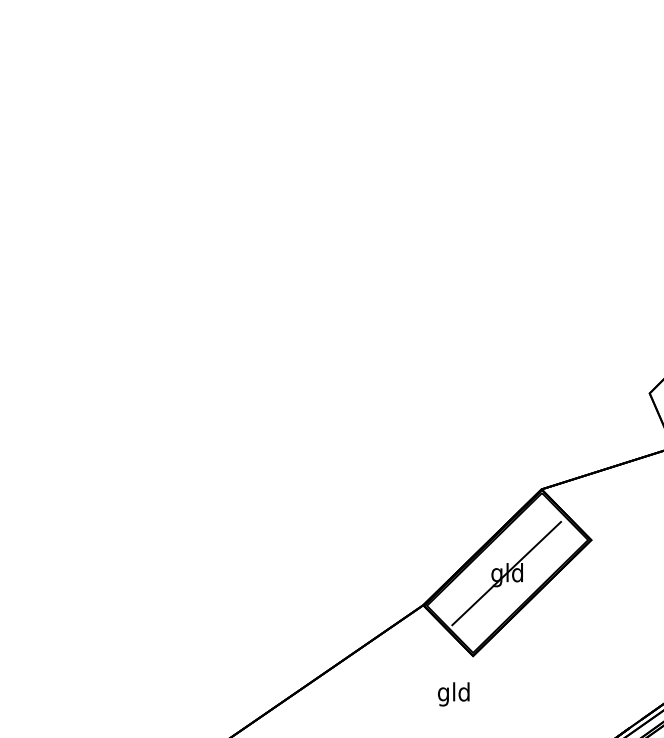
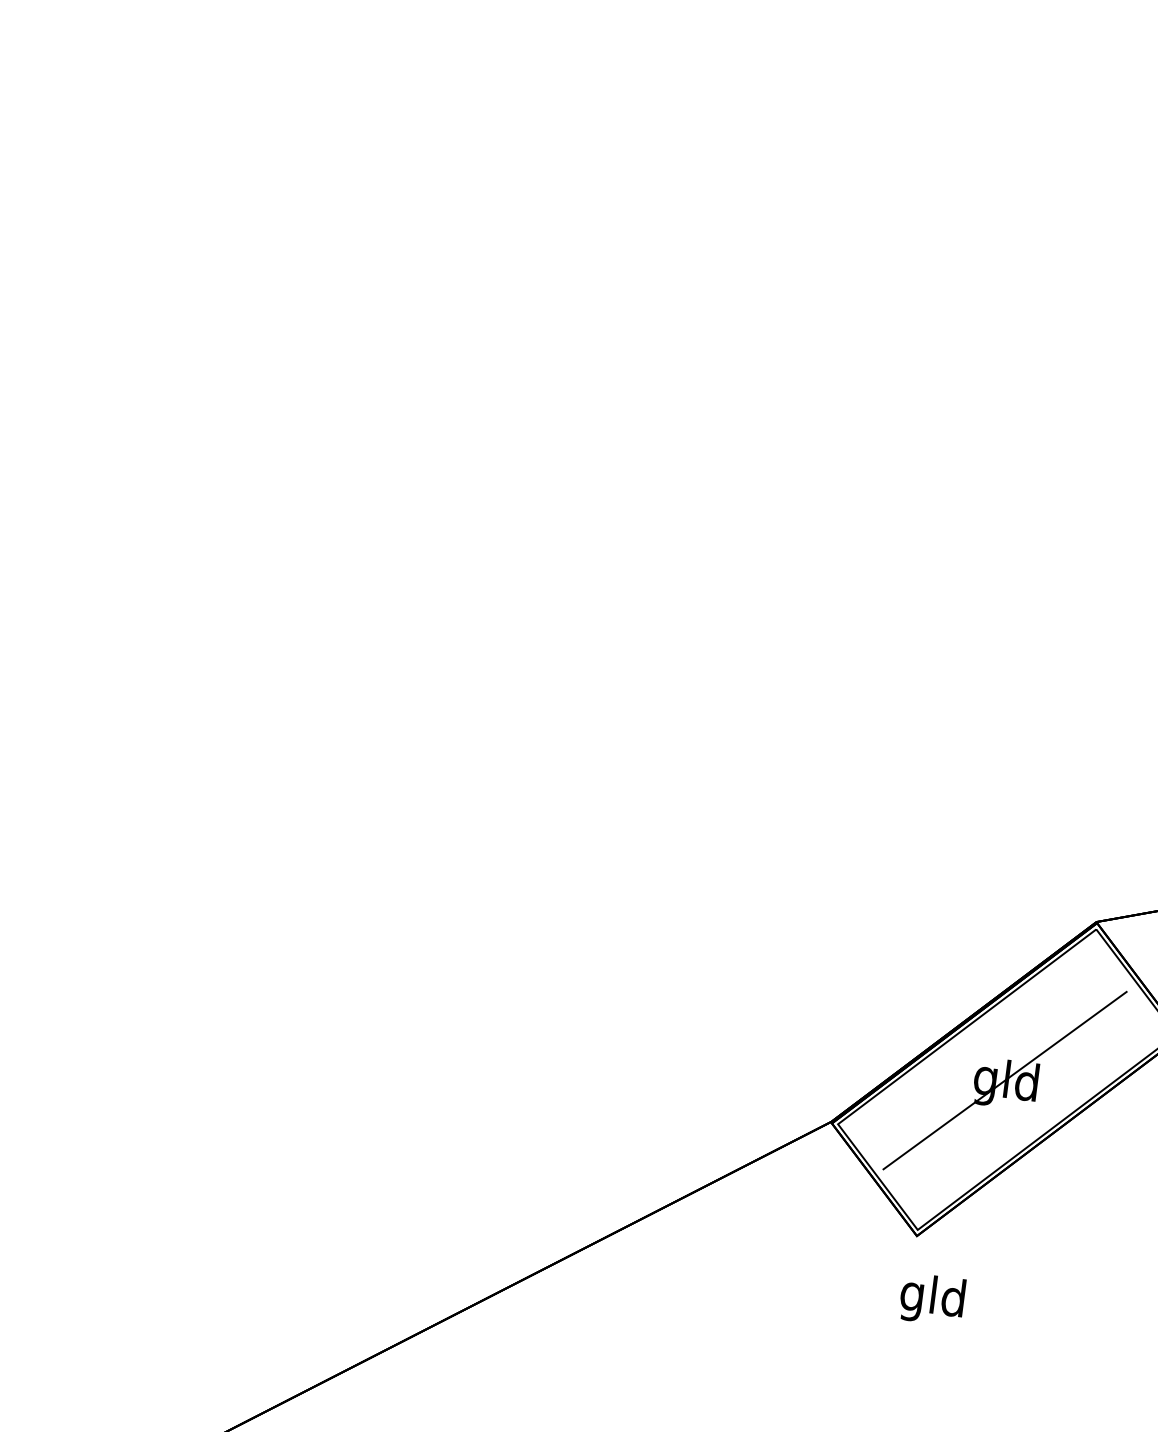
text: (453, 694) -> (931, 1299), moved

